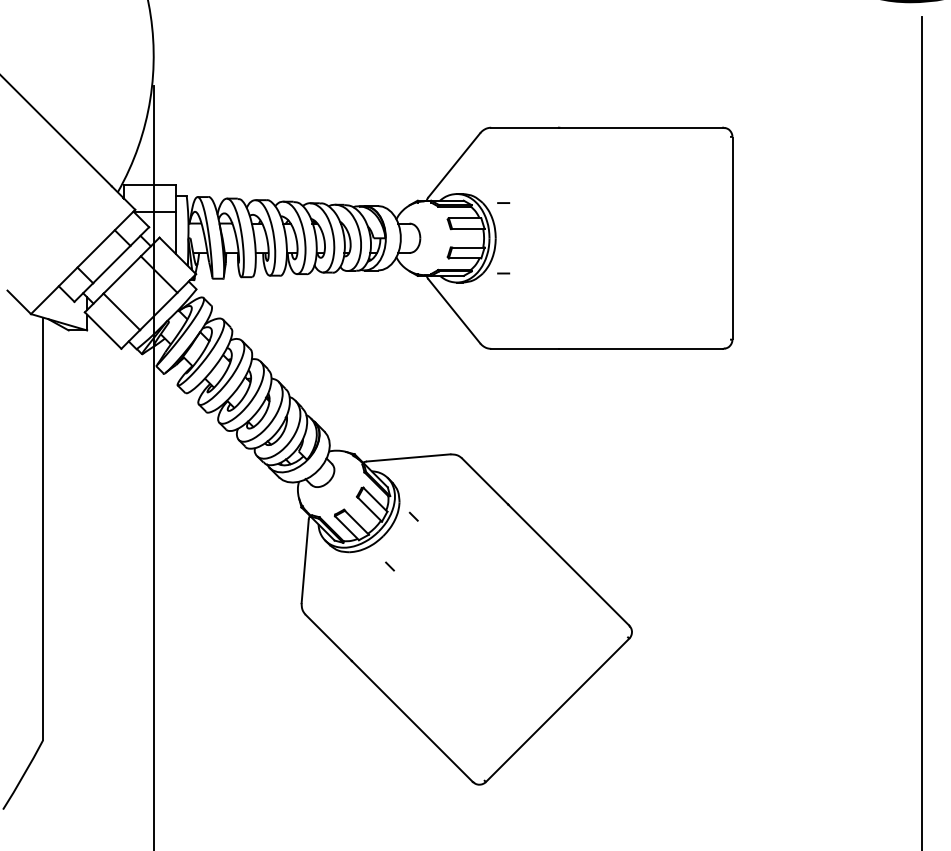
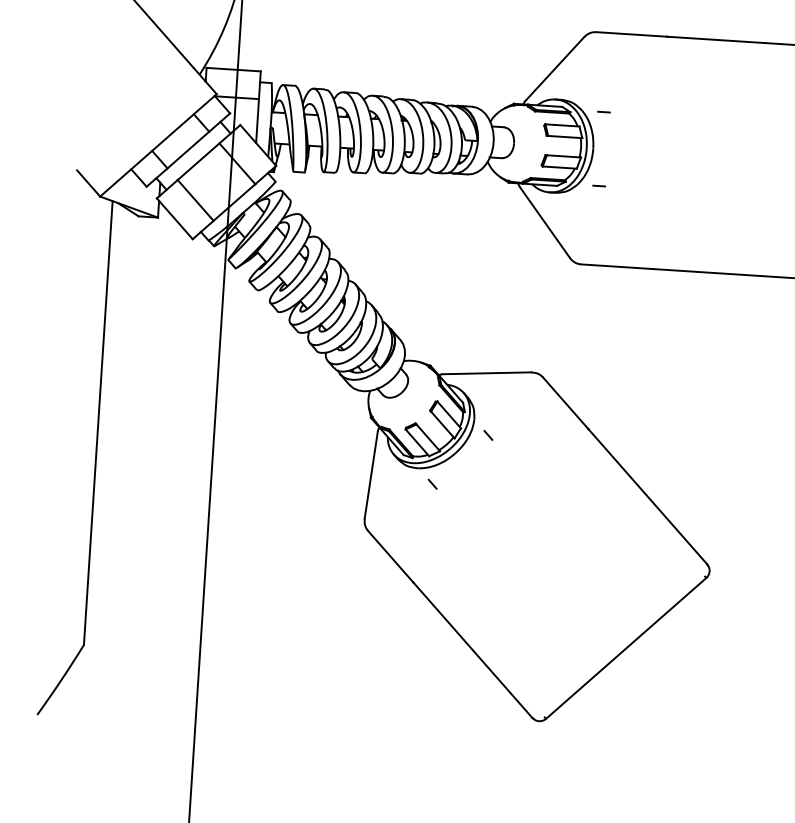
line: (389, 566) -> (432, 484), moved

